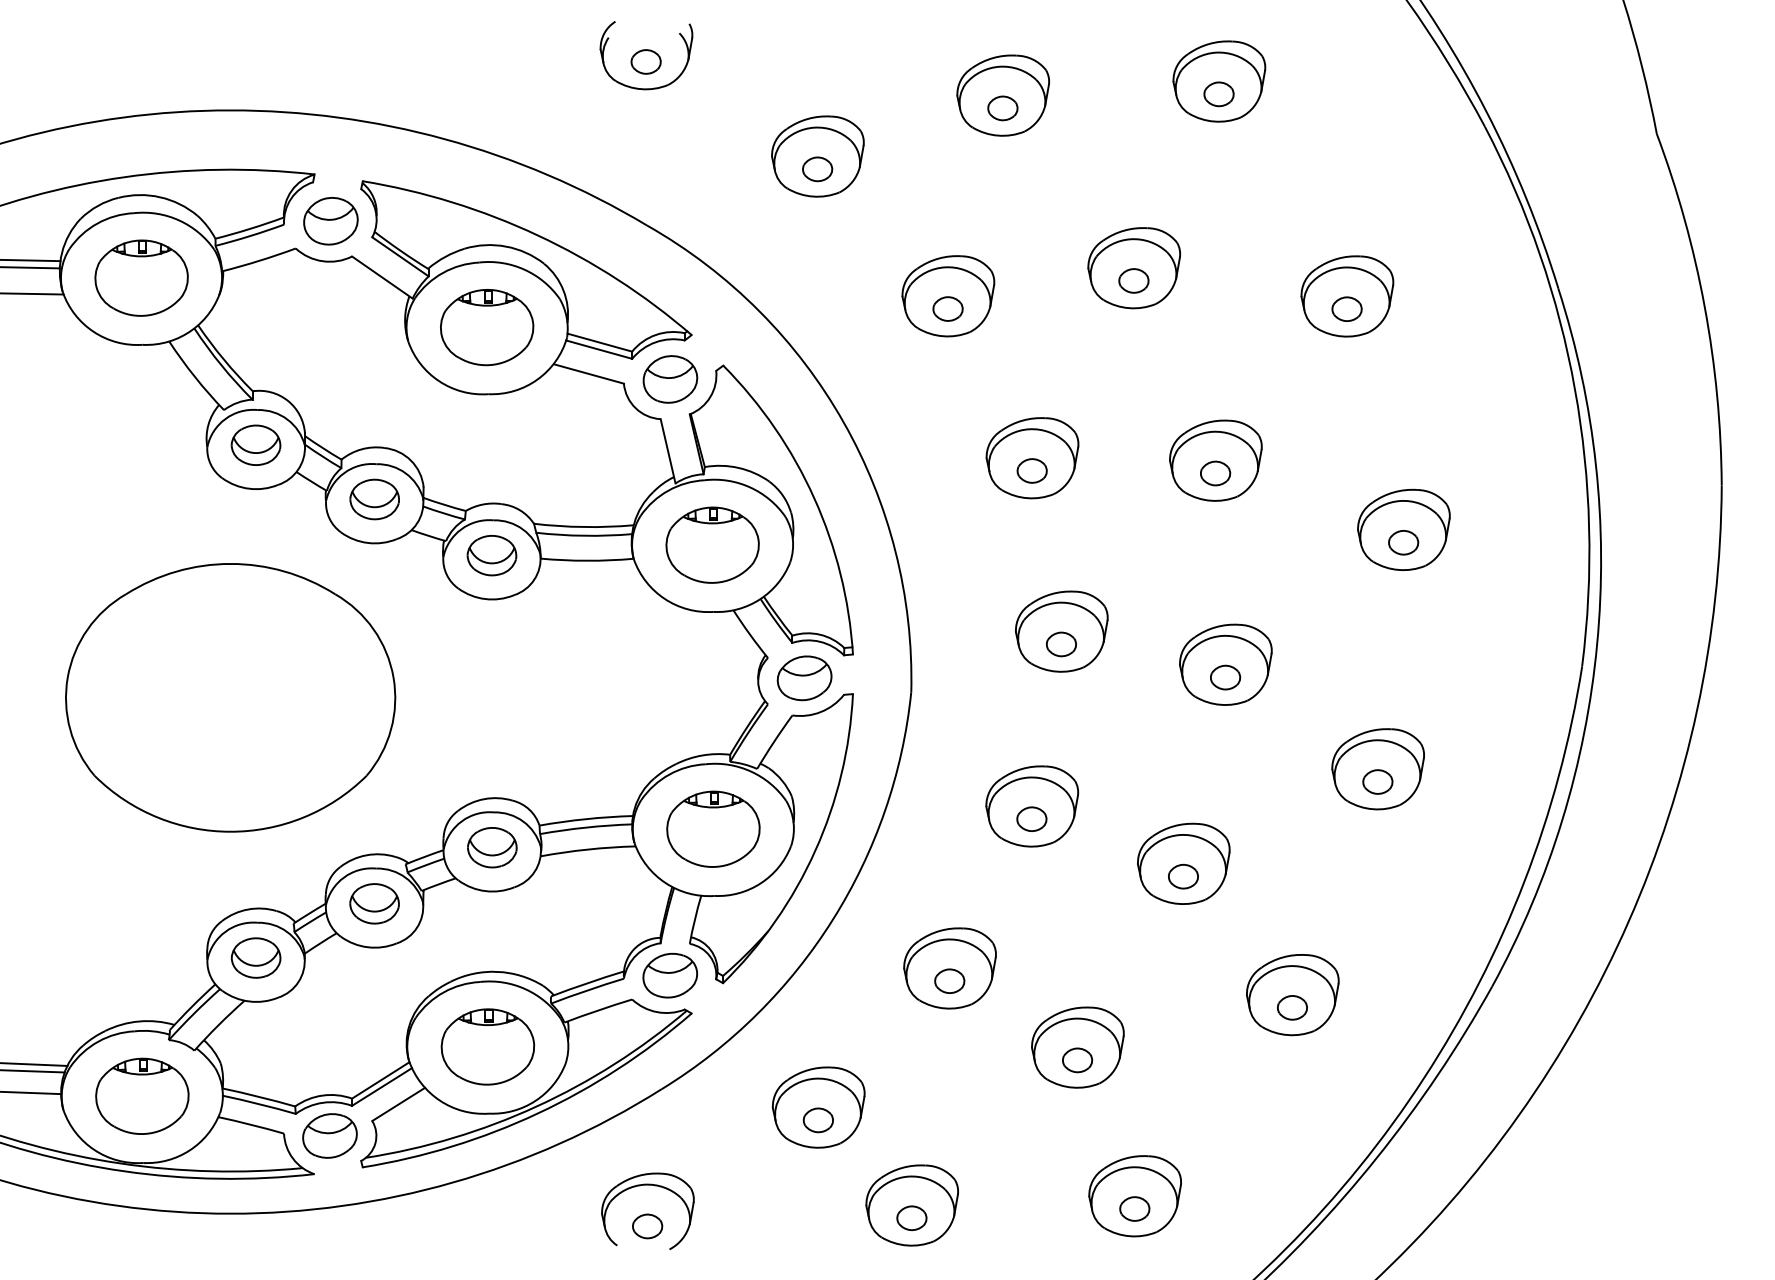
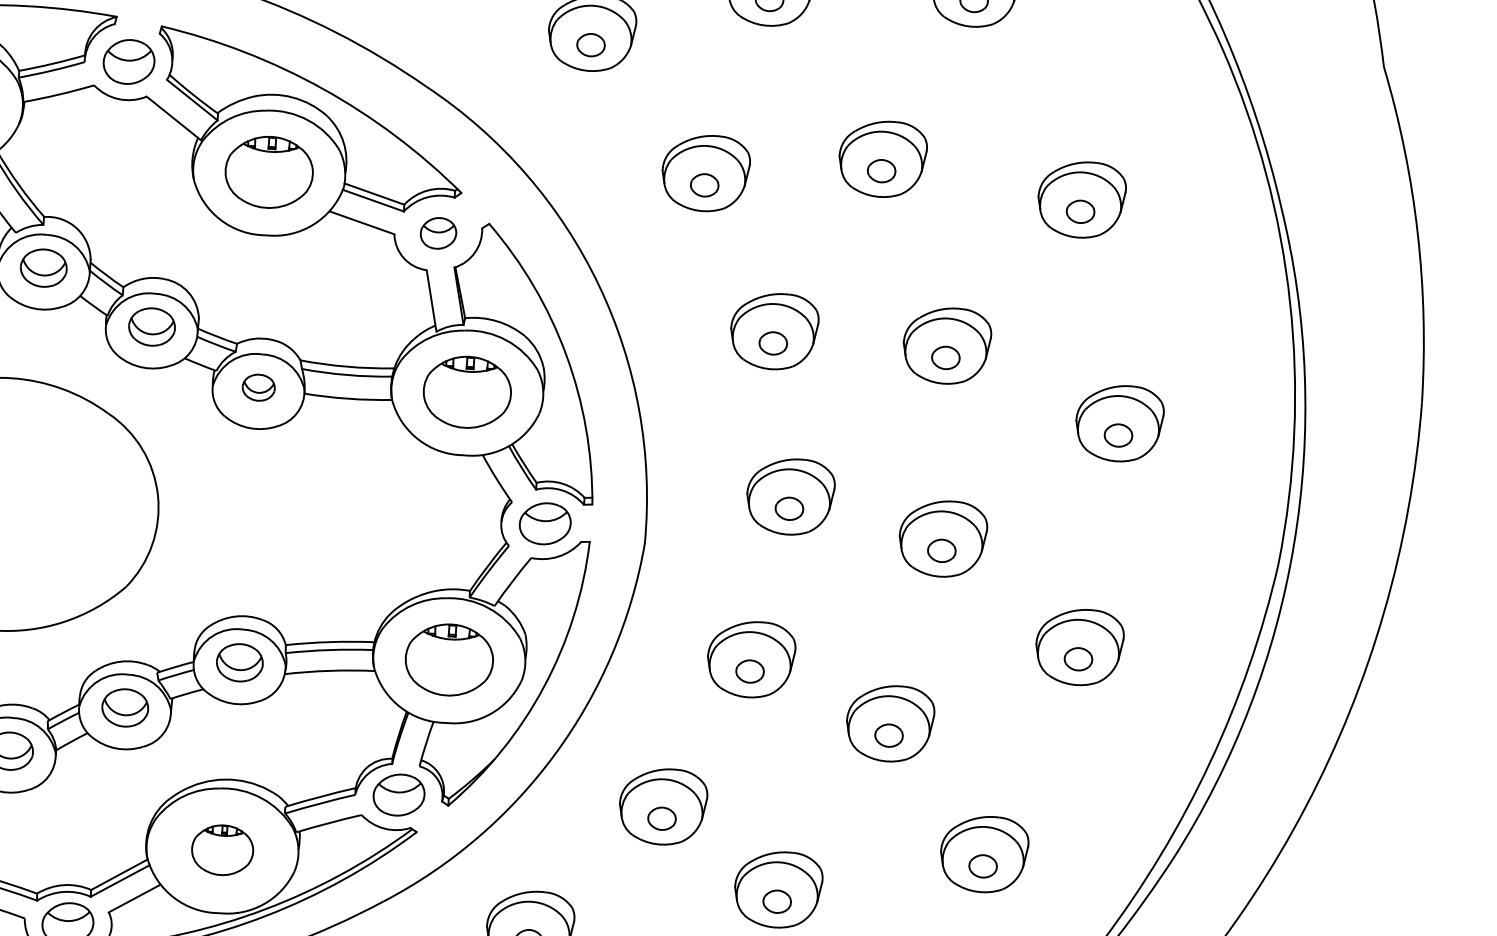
part: (670, 379) -> (438, 233), size x0.7
part: (491, 555) -> (258, 387), size x0.7
part: (487, 1046) -> (222, 849), size x0.7

